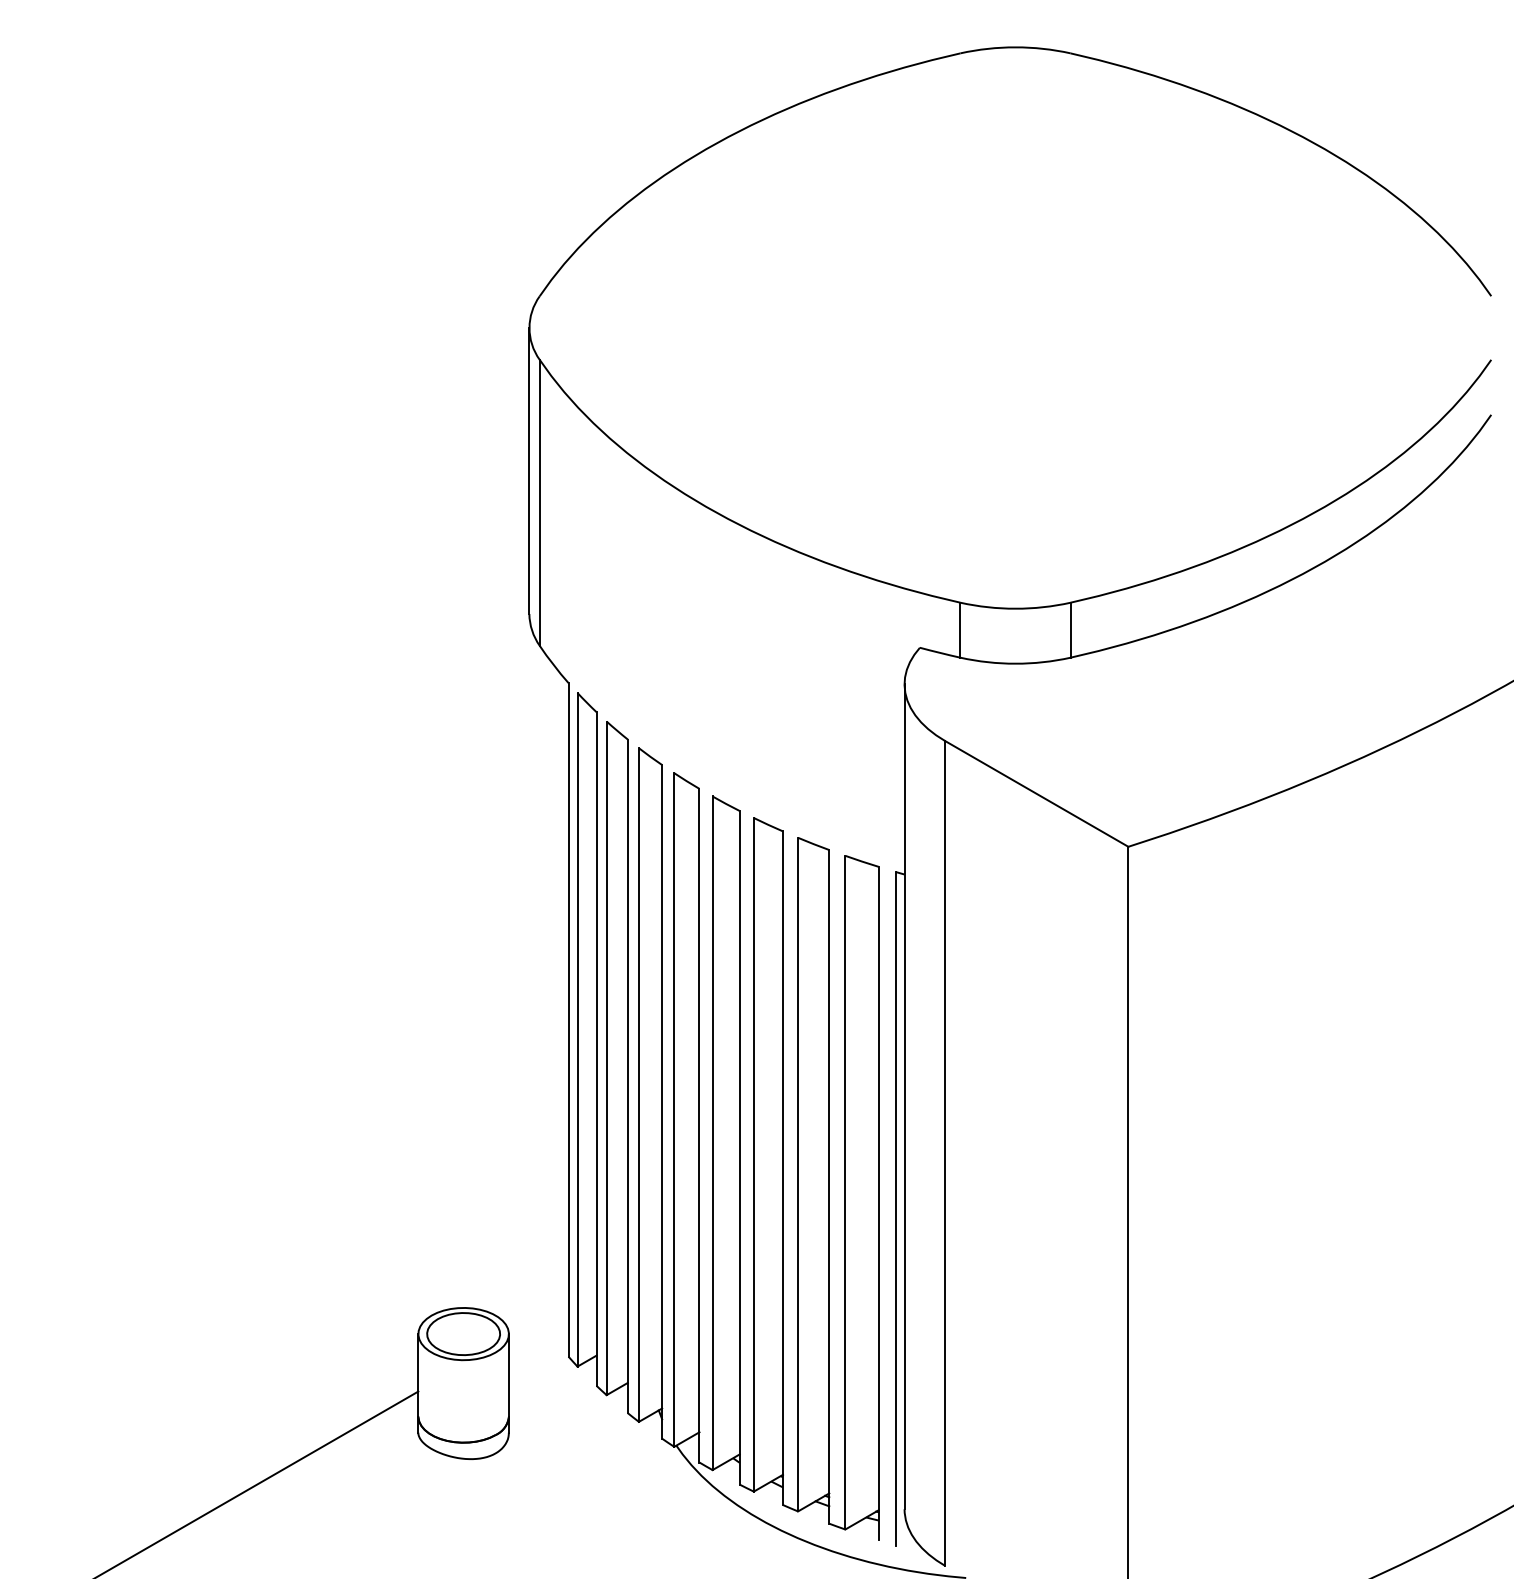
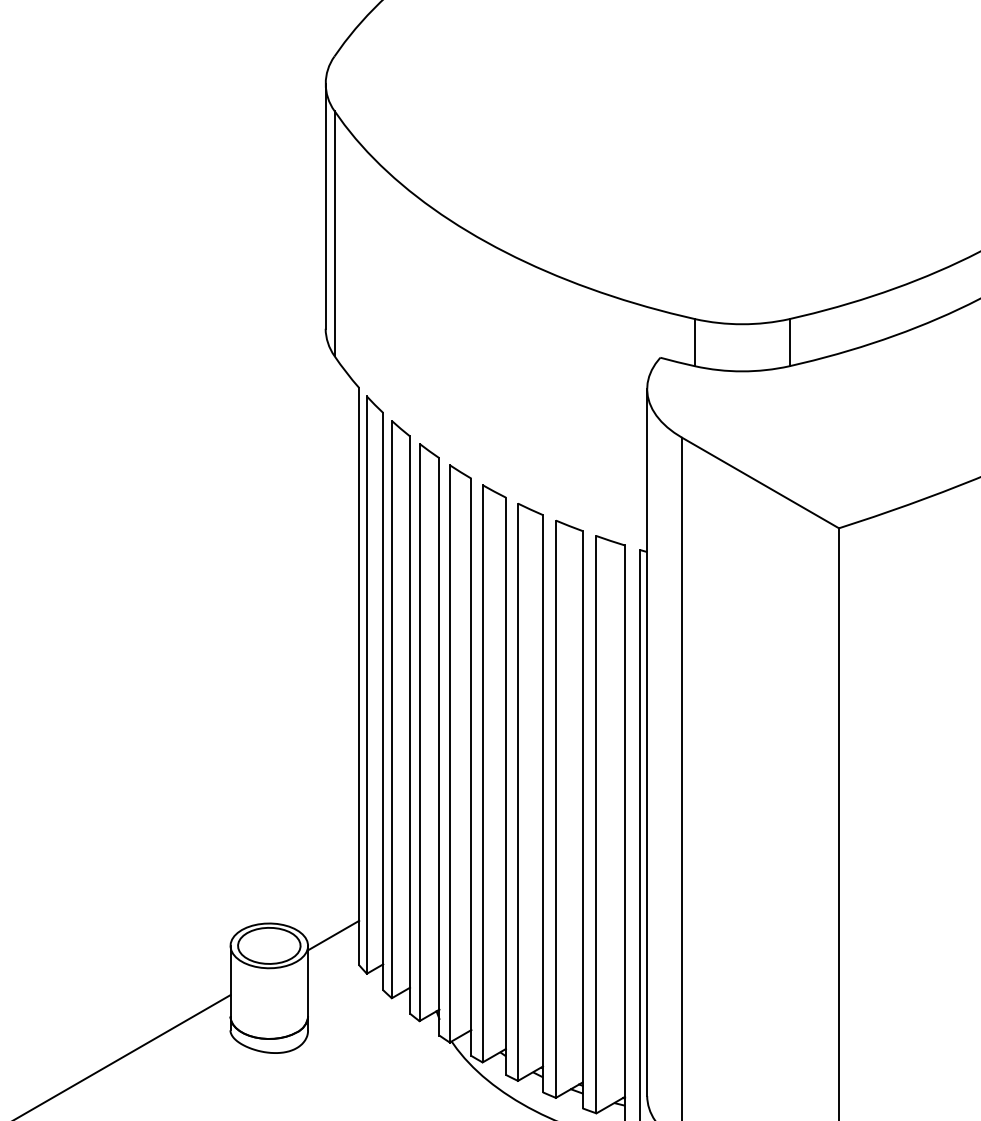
line: (538, 1321) -> (333, 935), added

